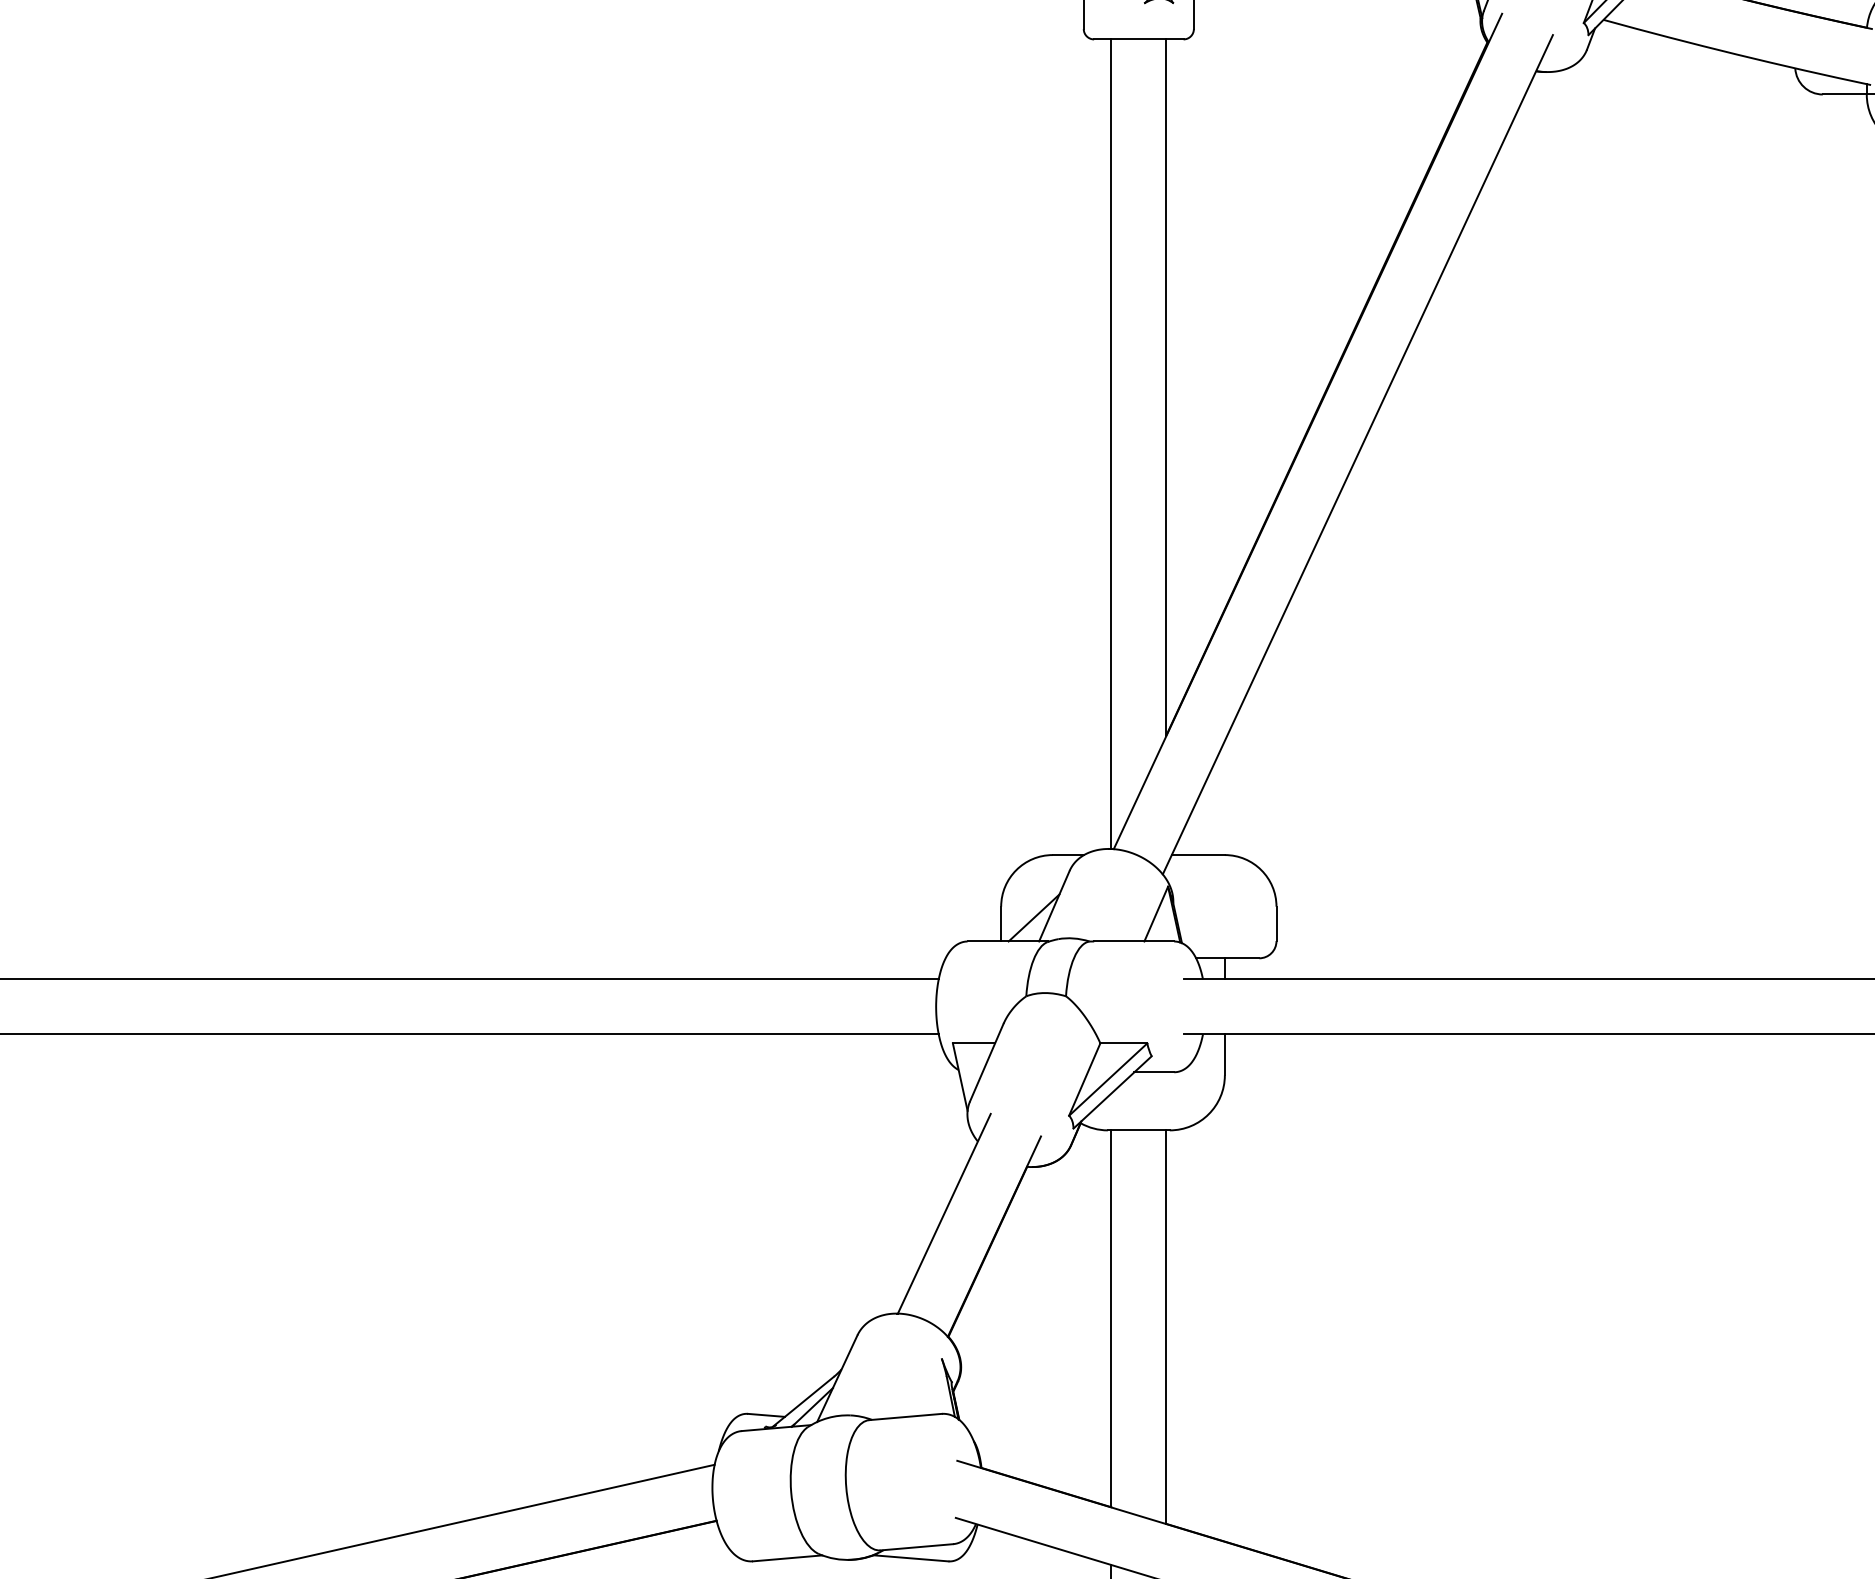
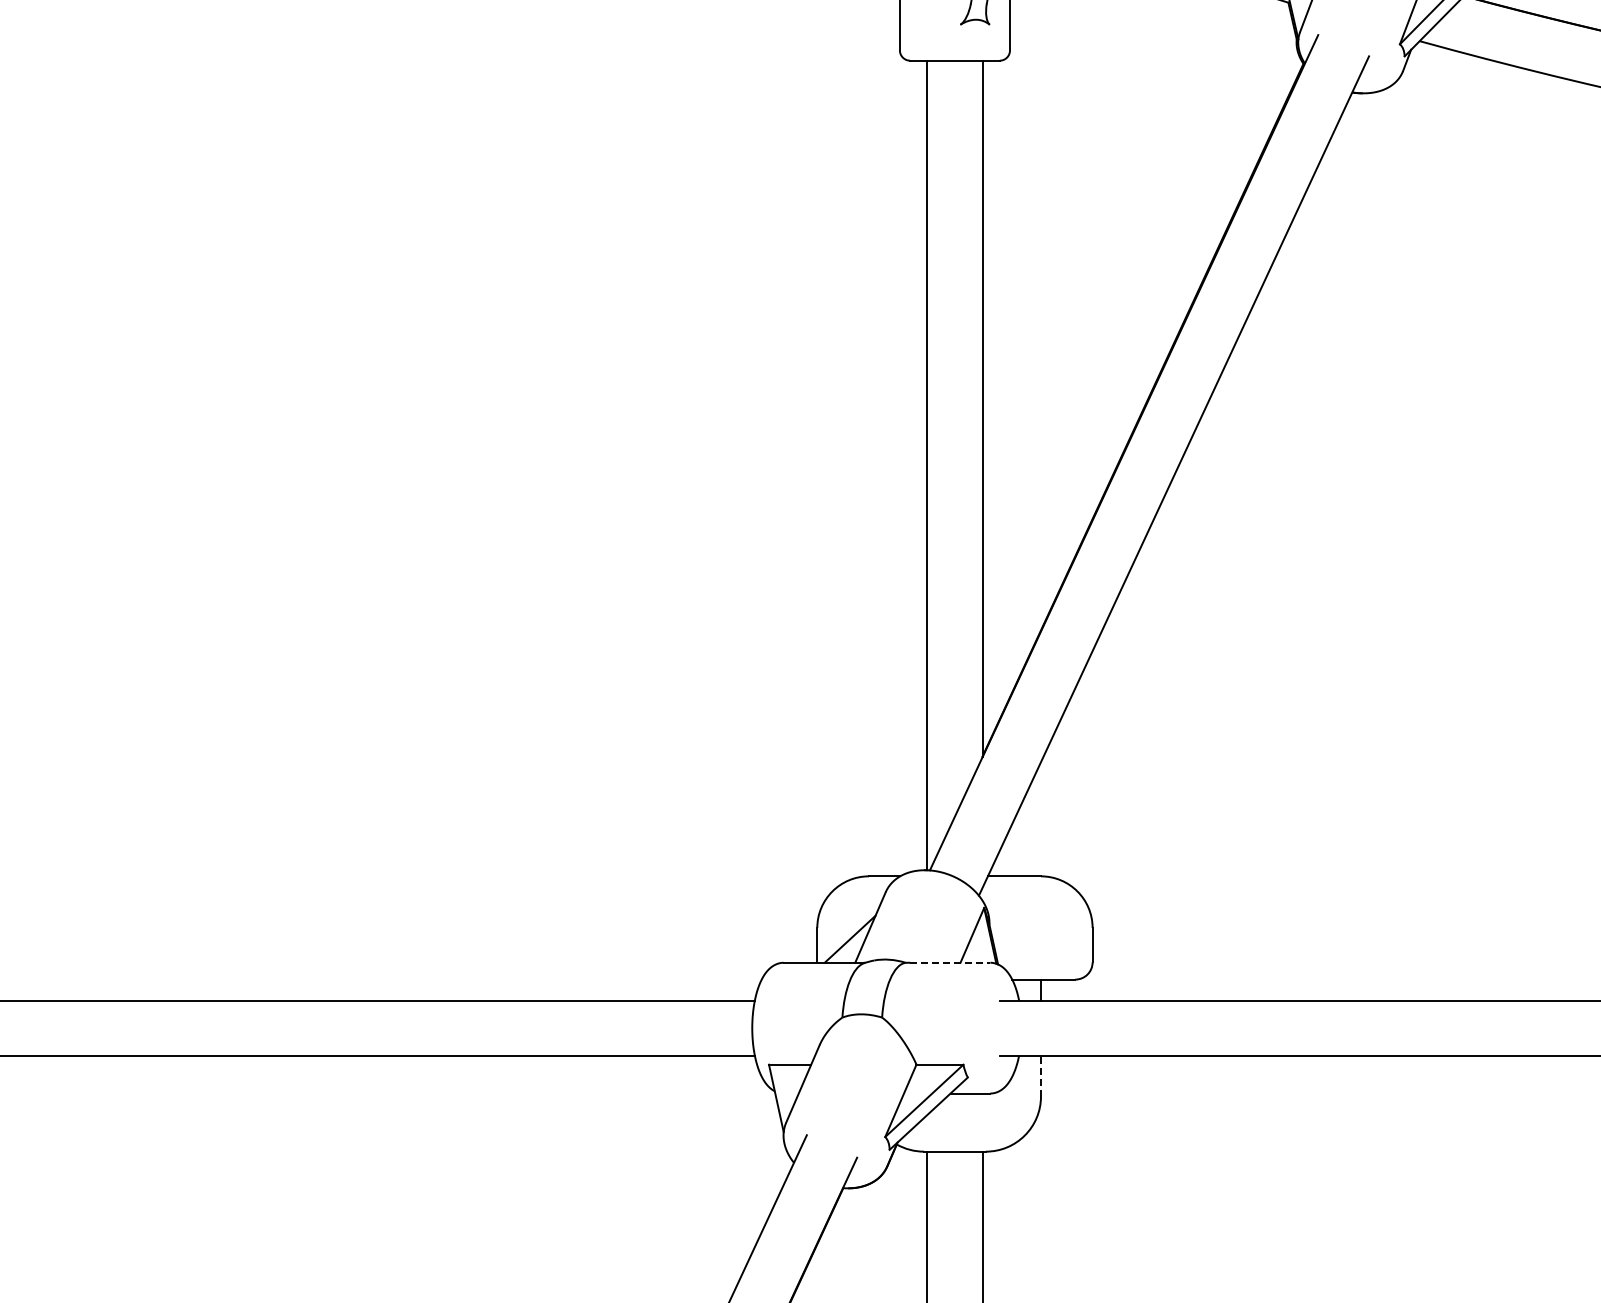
line: (1134, 941) -> (950, 962), solid -> dashed
line: (1224, 1054) -> (1040, 1075), solid -> dashed

